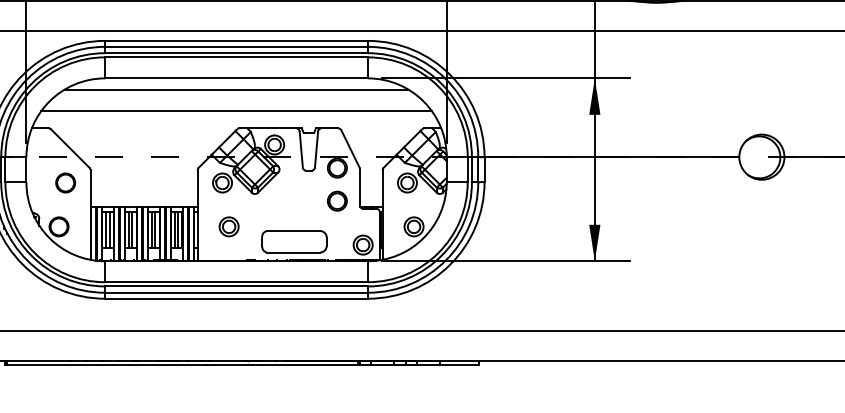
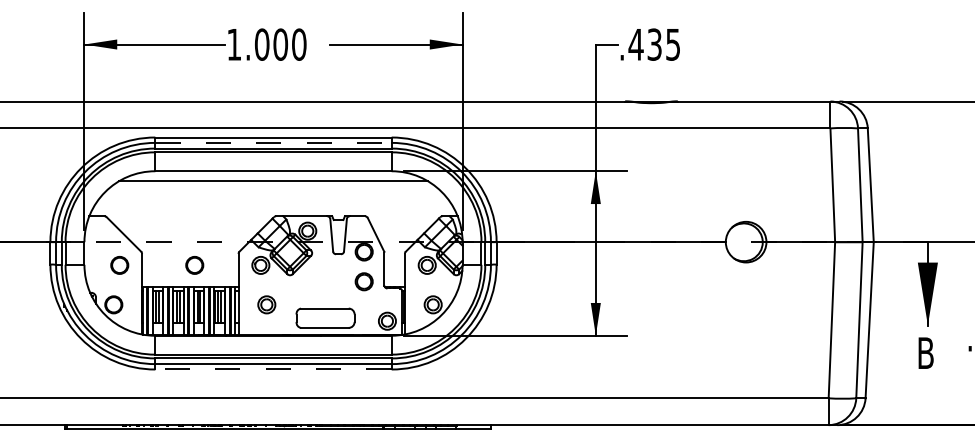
line: (237, 46) -> (274, 142), solid -> dashed
line: (236, 110) -> (273, 200), removed
circle: (148, 183) -> (194, 265), added
line: (236, 298) -> (273, 369), solid -> dashed

